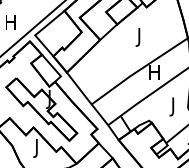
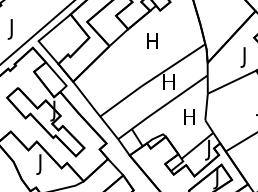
text: (10, 24) -> (11, 29), H -> J
text: (139, 37) -> (152, 43), J -> H
text: (173, 107) -> (189, 119), J -> H

